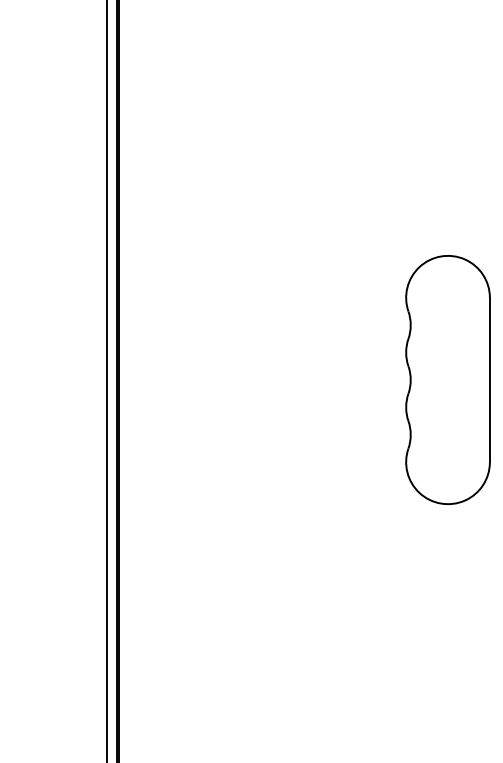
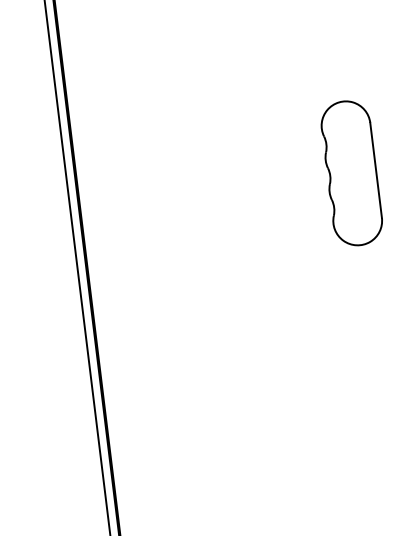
part: (447, 379) -> (351, 172), size x0.7

